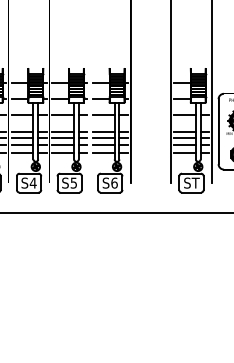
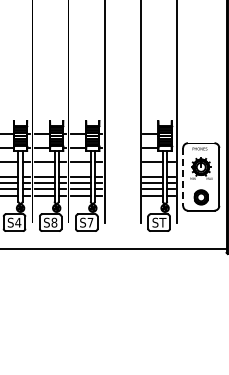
line: (218, 131) -> (183, 176), solid -> dashed
text: (73, 182) -> (54, 222), S5 -> S8
text: (114, 182) -> (90, 222), S6 -> S7

